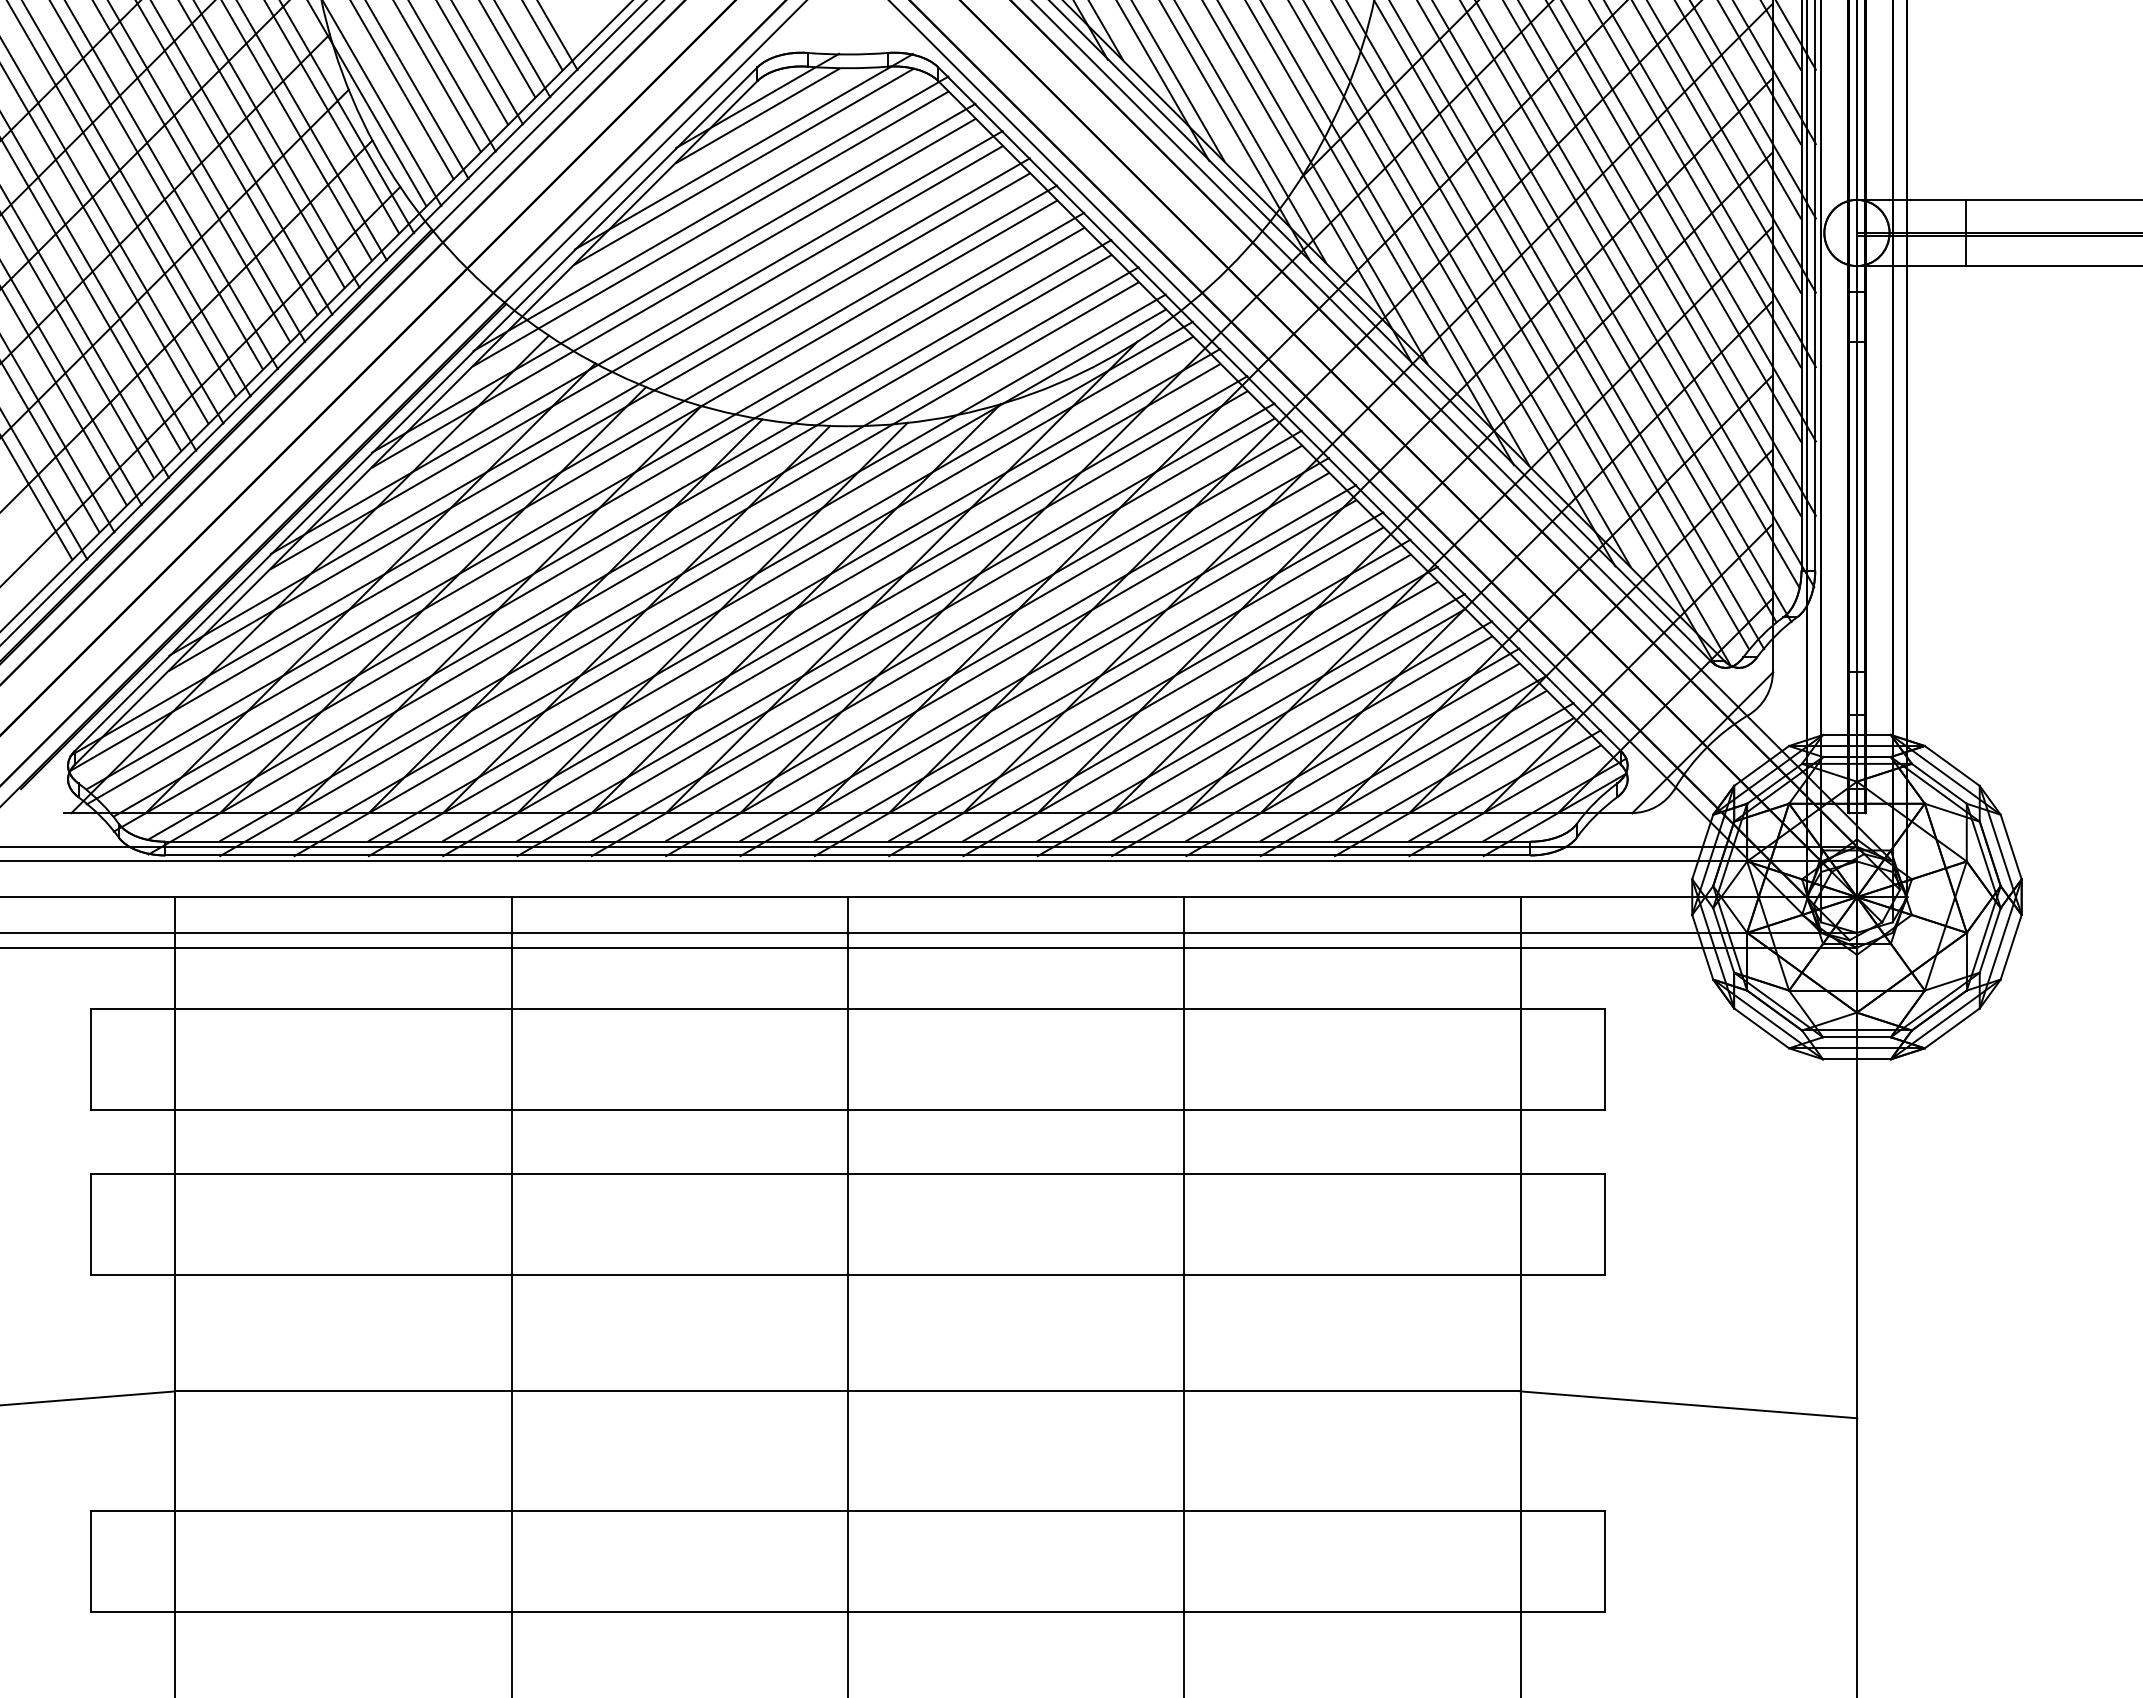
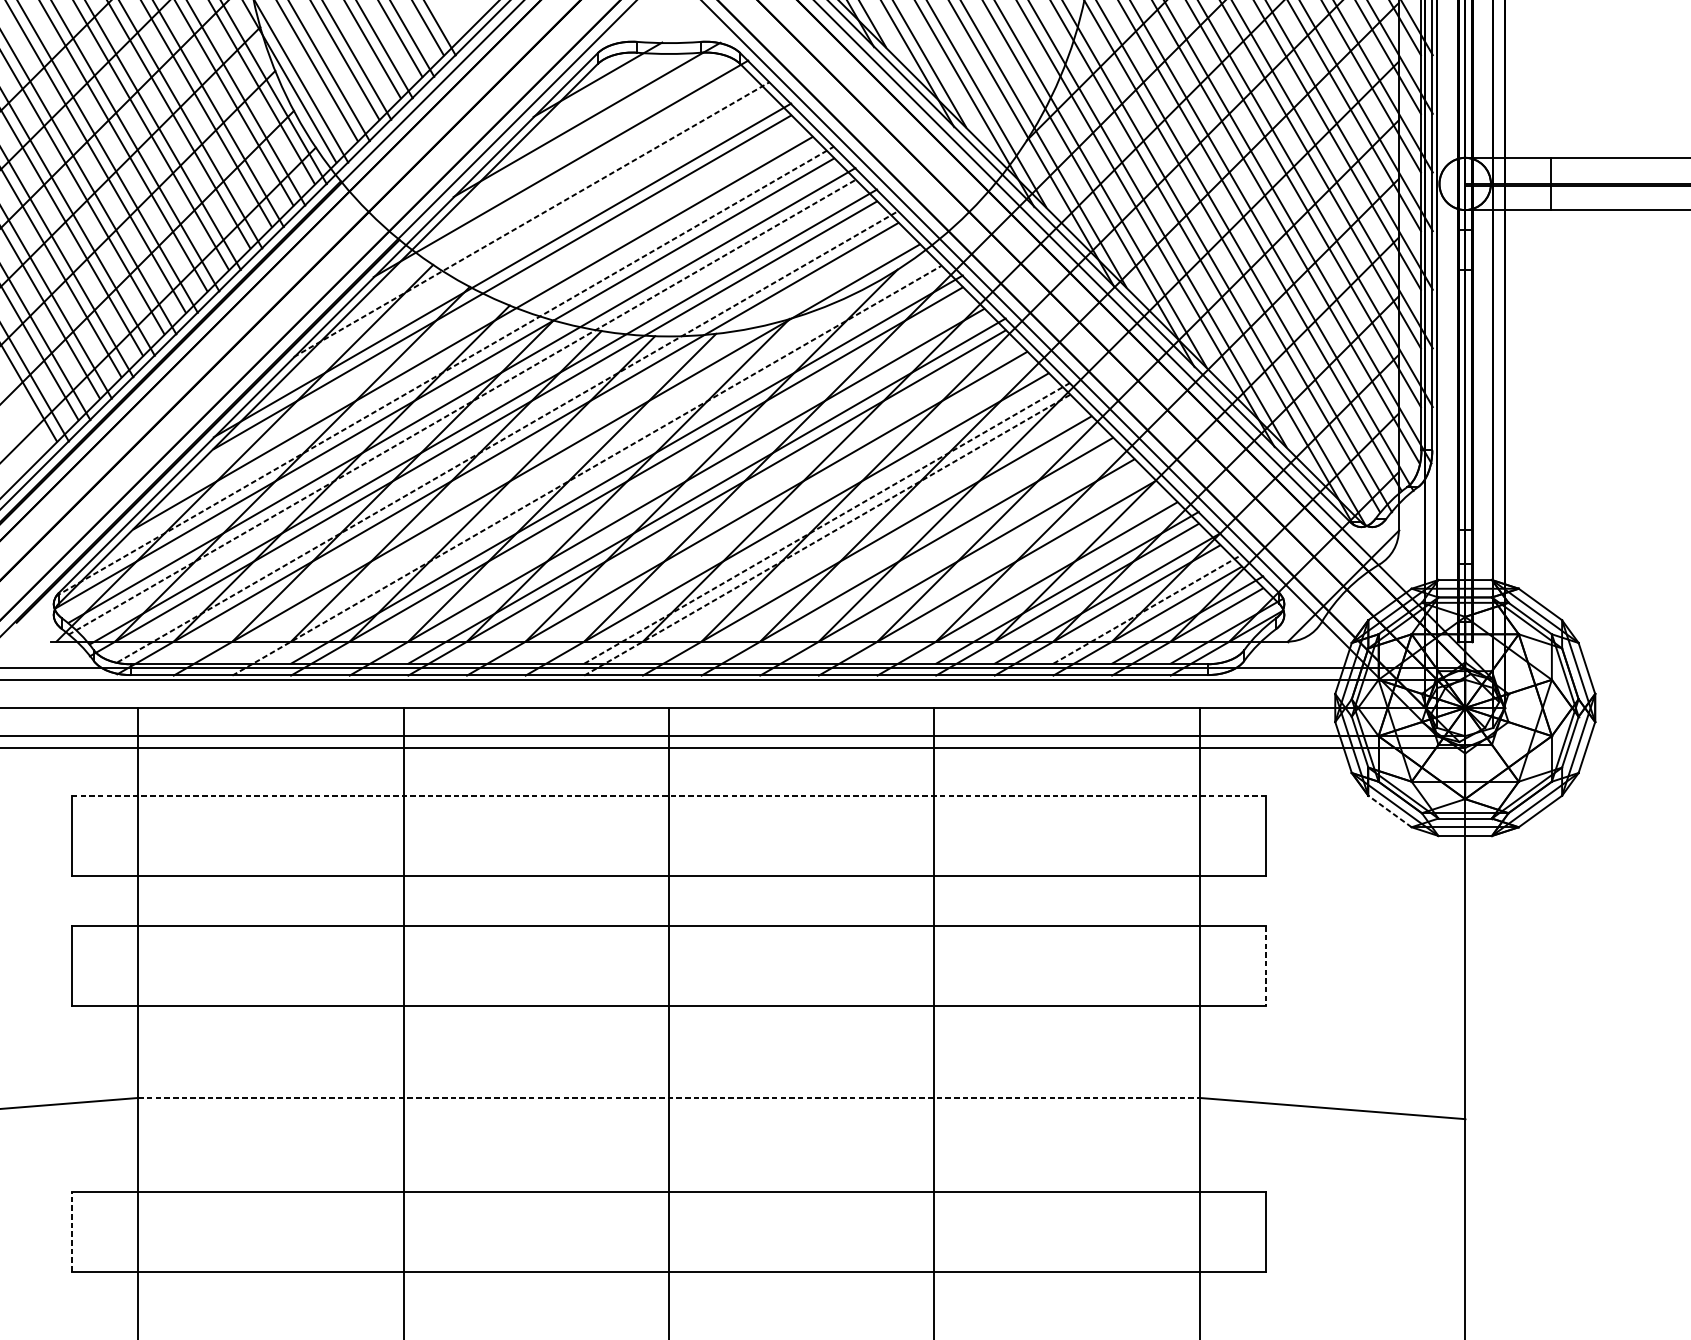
line: (757, 115) -> (597, 91), removed
line: (743, 166) -> (586, 131), removed
line: (710, 228) -> (560, 180), removed
line: (674, 277) -> (532, 219), solid -> dashed
line: (673, 293) -> (531, 231), removed
line: (599, 406) -> (473, 320), removed
line: (563, 470) -> (444, 371), solid -> dashed
line: (585, 515) -> (462, 406), solid -> dashed
line: (643, 553) -> (507, 436), solid -> dashed
line: (692, 567) -> (546, 447), removed
line: (743, 581) -> (586, 458), removed
line: (743, 596) -> (586, 470), solid -> dashed
line: (845, 608) -> (667, 480), removed
line: (946, 635) -> (746, 501), removed
line: (997, 649) -> (787, 512), removed
line: (1048, 663) -> (827, 523), solid -> dashed
line: (1098, 676) -> (866, 533), removed
line: (1048, 678) -> (827, 535), solid -> dashed
line: (1149, 690) -> (907, 544), removed
line: (1200, 703) -> (947, 555), removed
line: (1250, 717) -> (986, 566), removed
line: (1302, 731) -> (1027, 577), removed
line: (1454, 772) -> (1147, 609), solid -> dashed
line: (847, 1008) -> (668, 795), solid -> dashed
line: (1761, 1028) -> (1389, 811), solid -> dashed
line: (1604, 1224) -> (1266, 966), solid -> dashed
line: (847, 1391) -> (668, 1098), solid -> dashed
line: (91, 1560) -> (72, 1231), solid -> dashed

